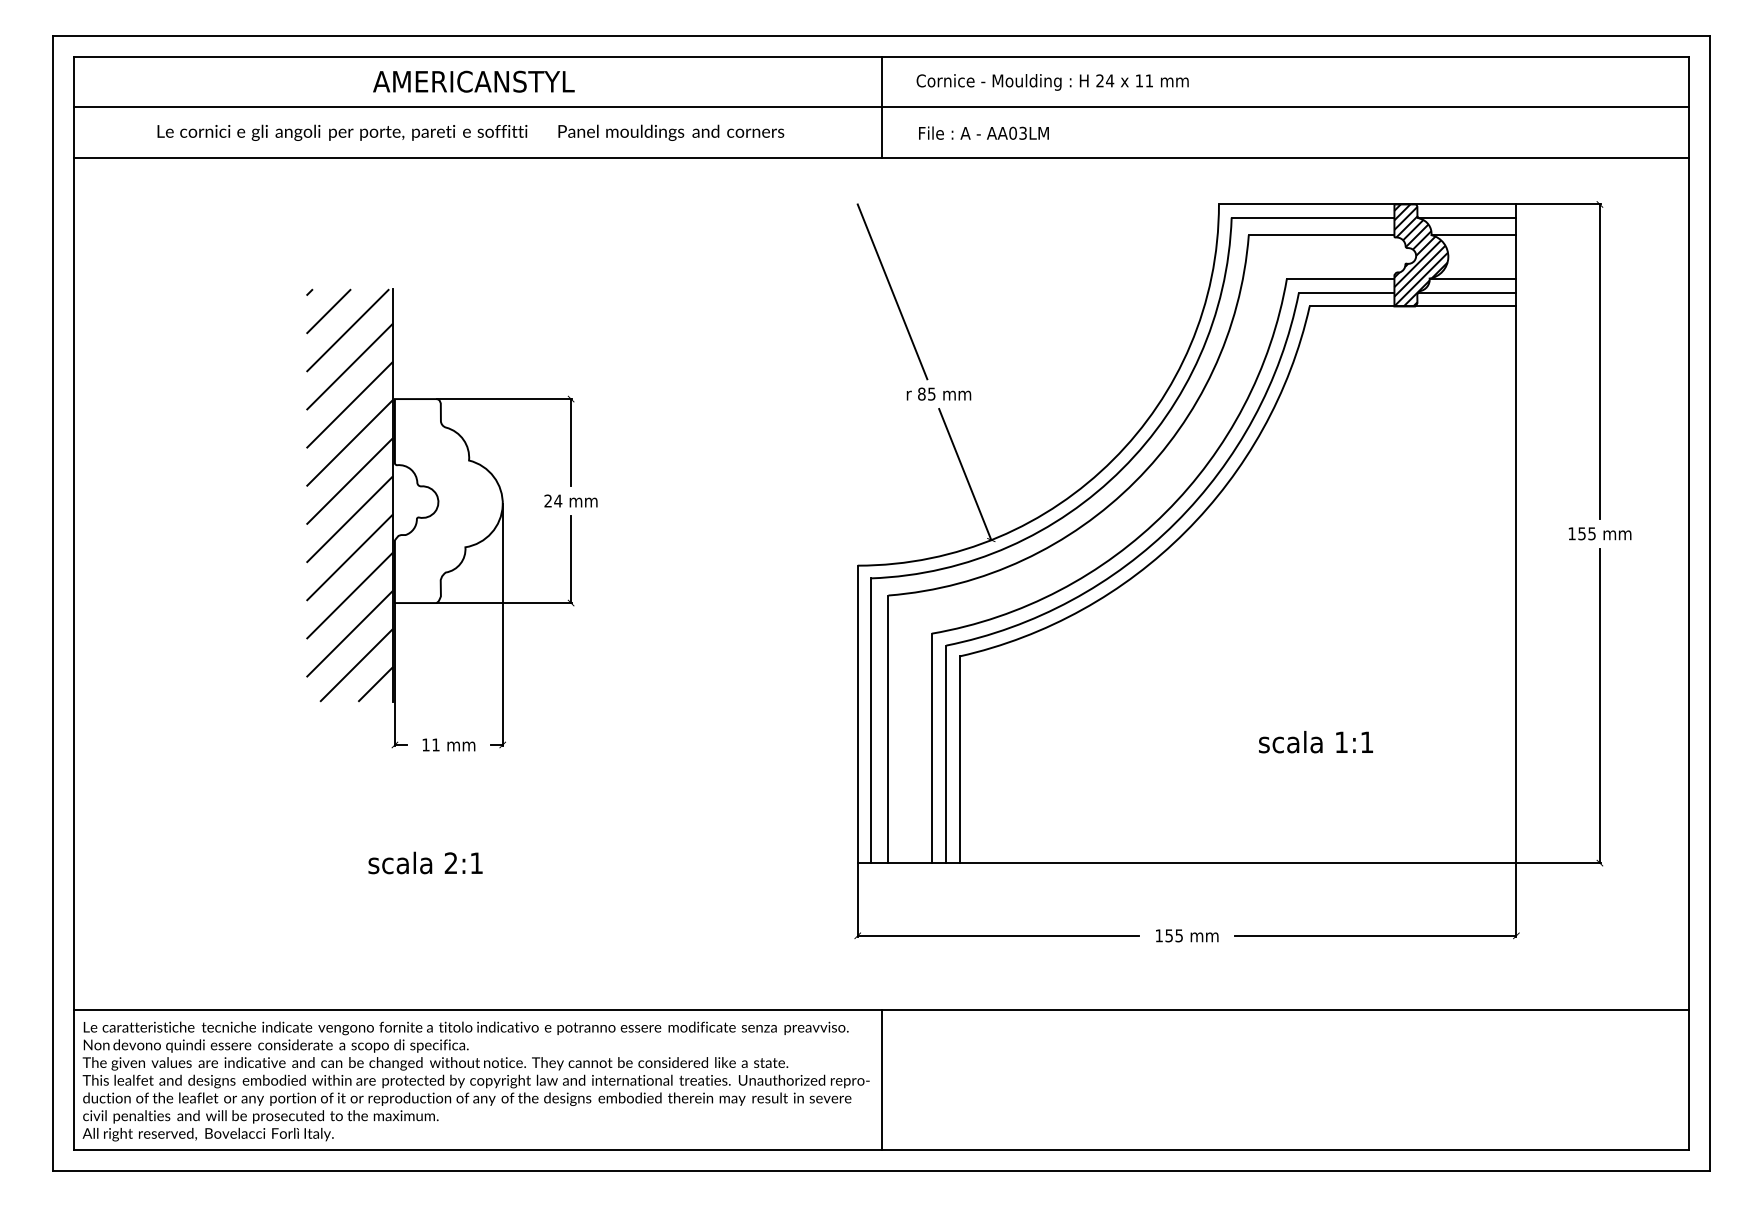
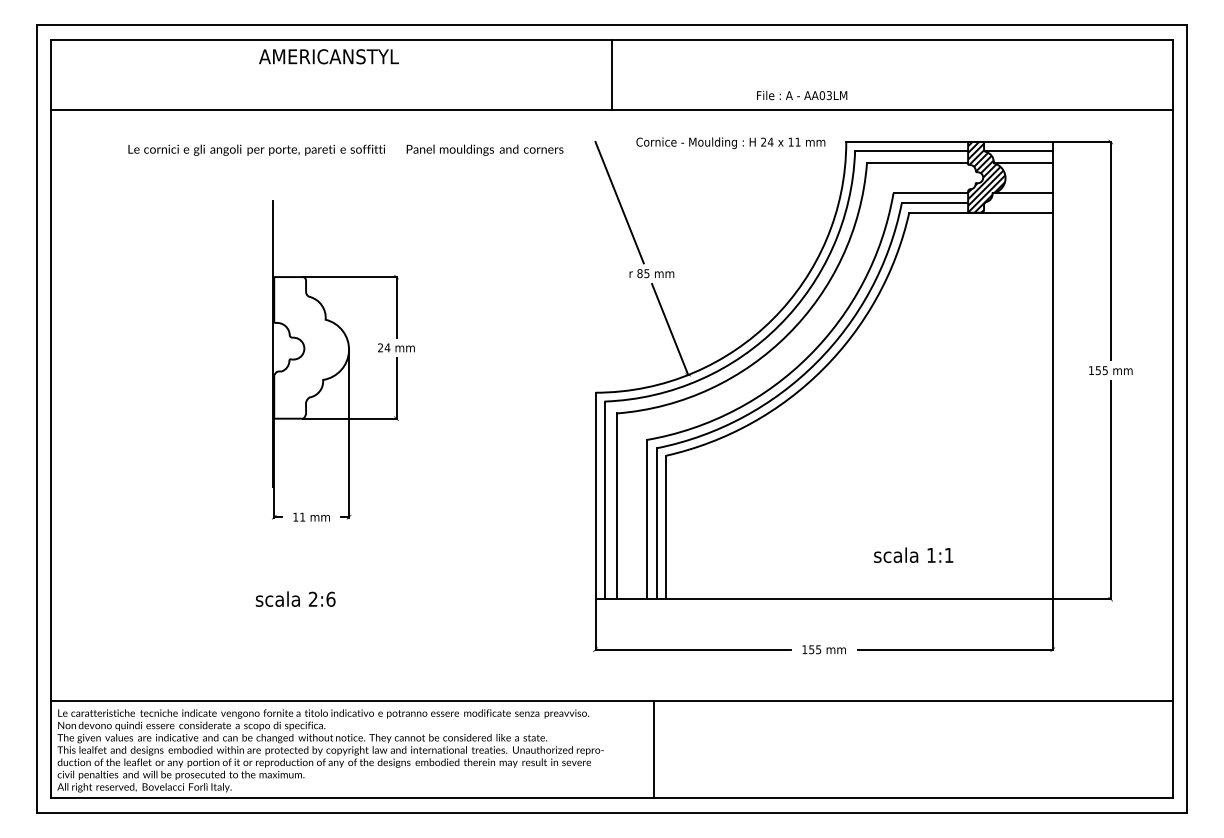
text: (1052, 81) -> (730, 142), moved
line: (880, 105) -> (611, 73), removed
text: (470, 131) -> (345, 149), moved
text: (984, 133) -> (802, 95), moved
line: (1467, 293) -> (1018, 203), removed
hatch: (349, 494) -> (242, 343), removed
text: (1315, 741) -> (913, 554), moved
text: (476, 862) -> (330, 598), 2:1 -> 2:6
line: (882, 1079) -> (654, 749), moved

